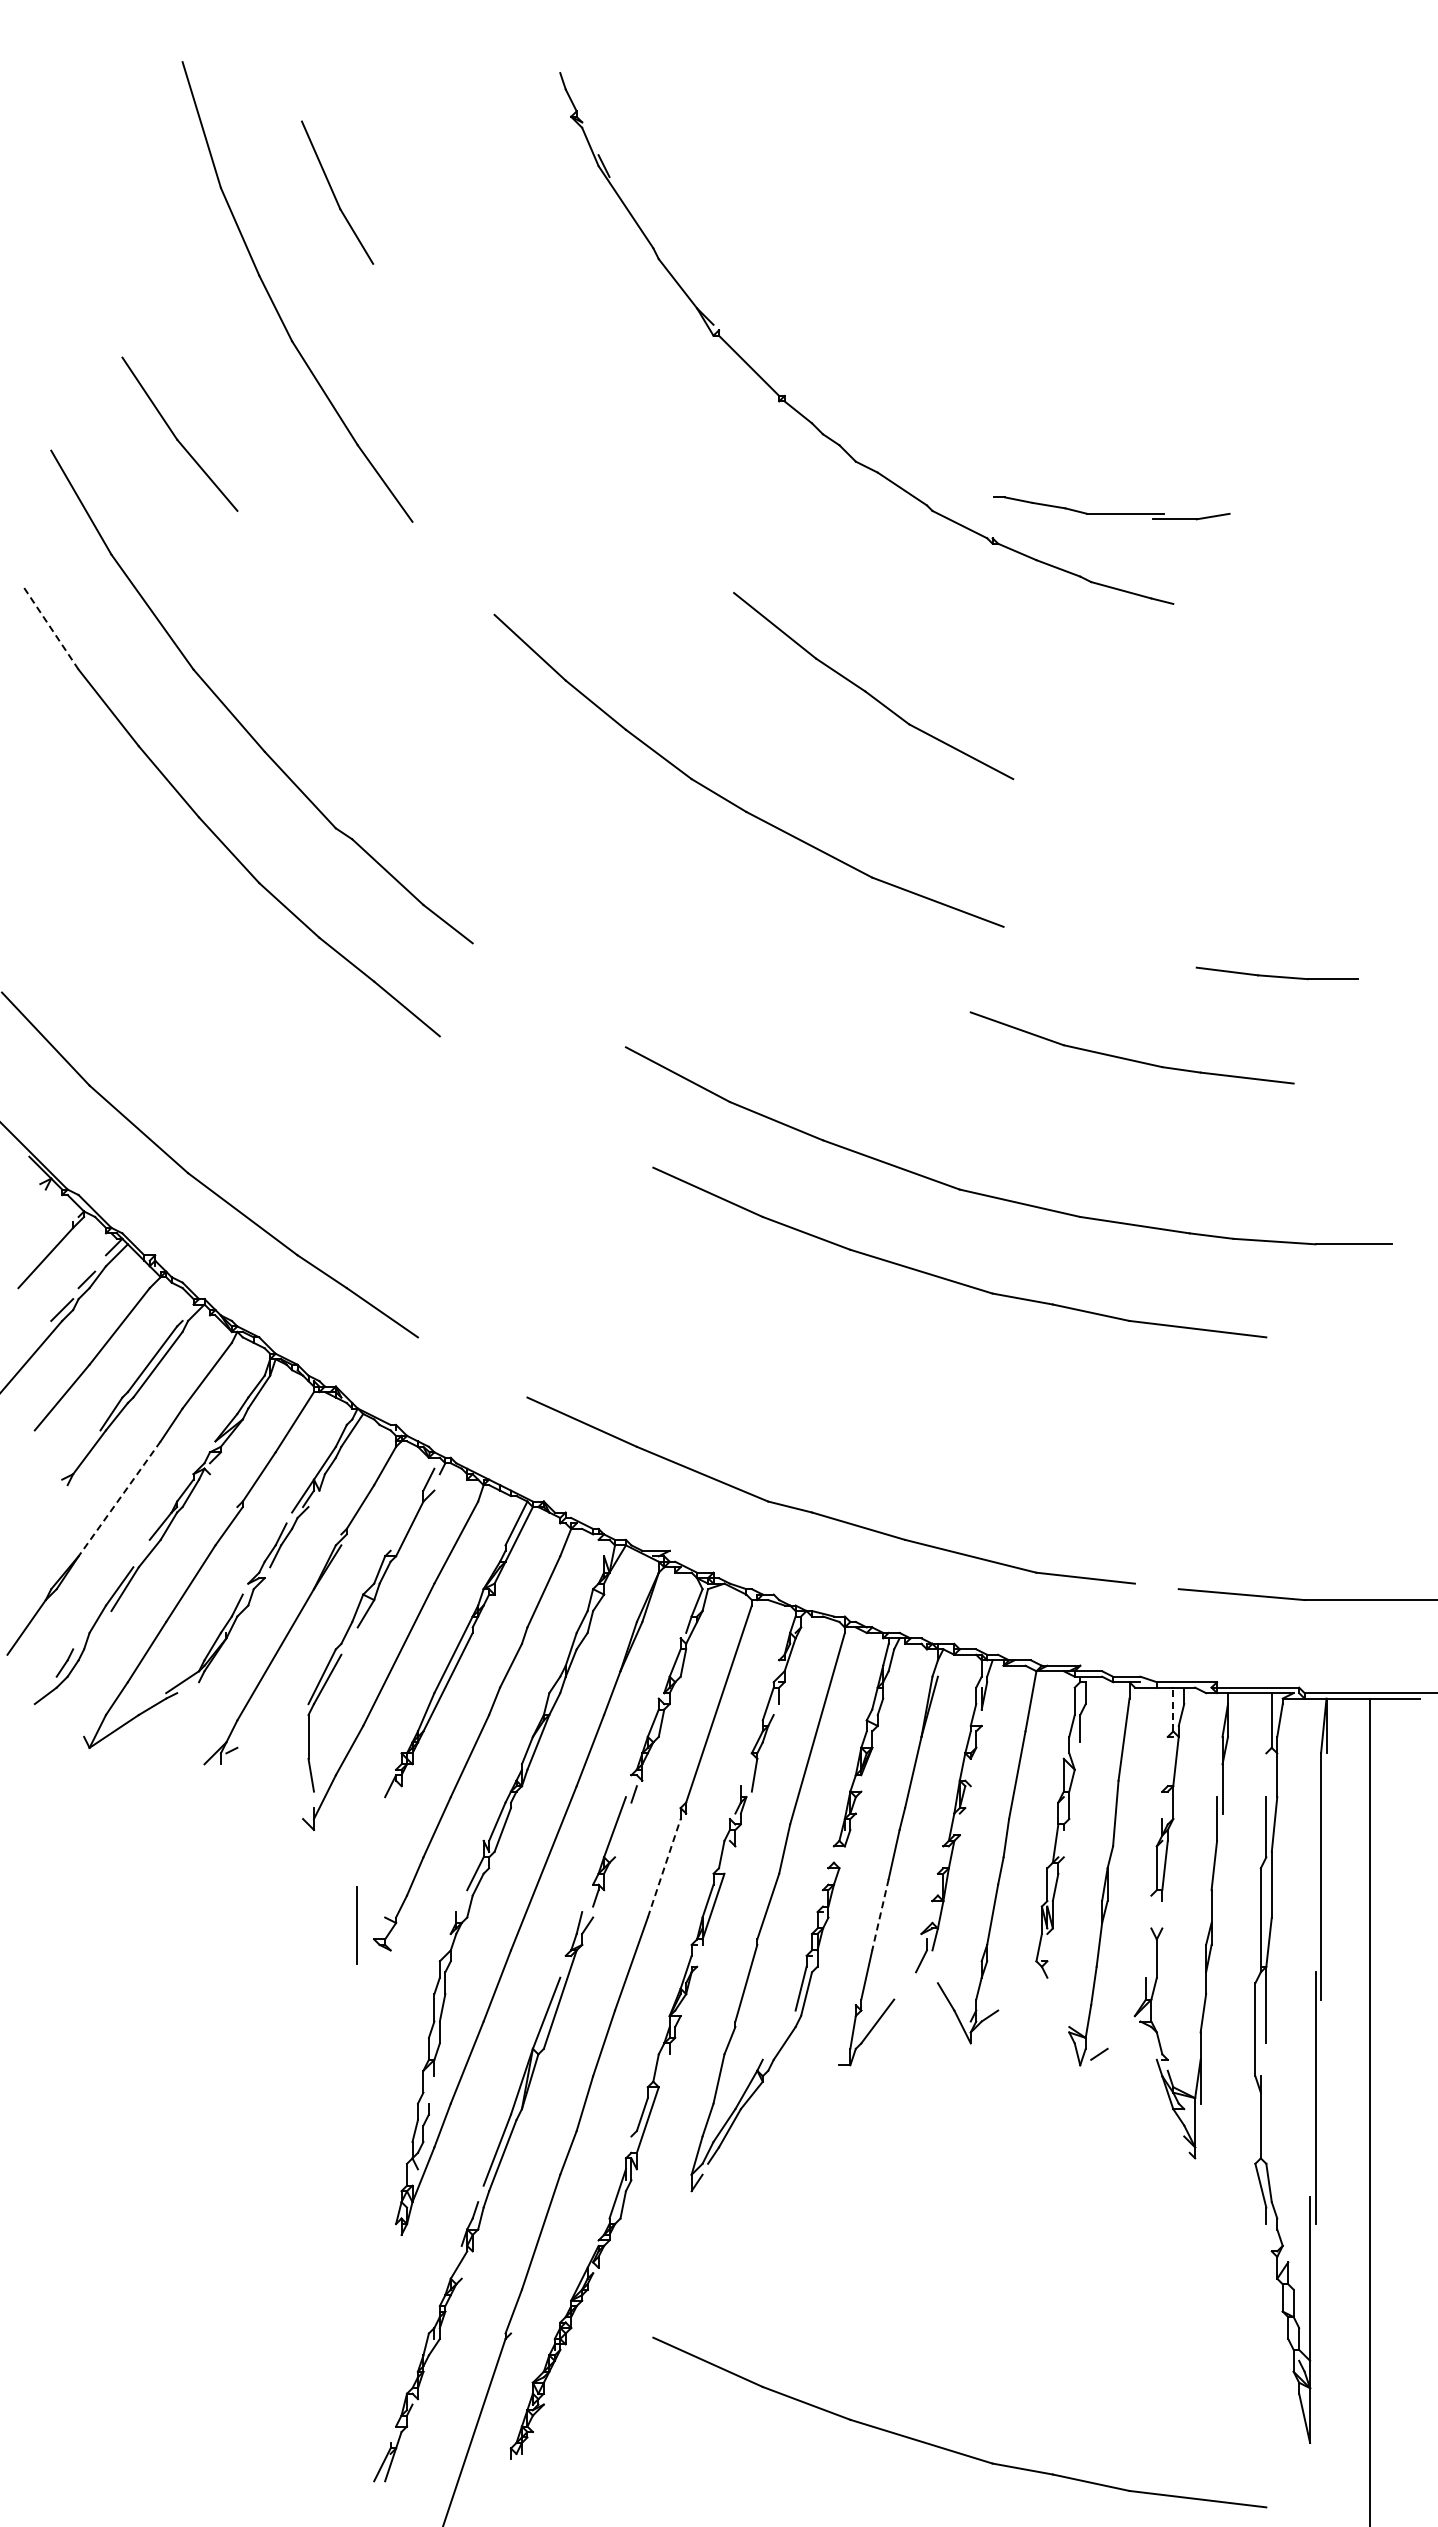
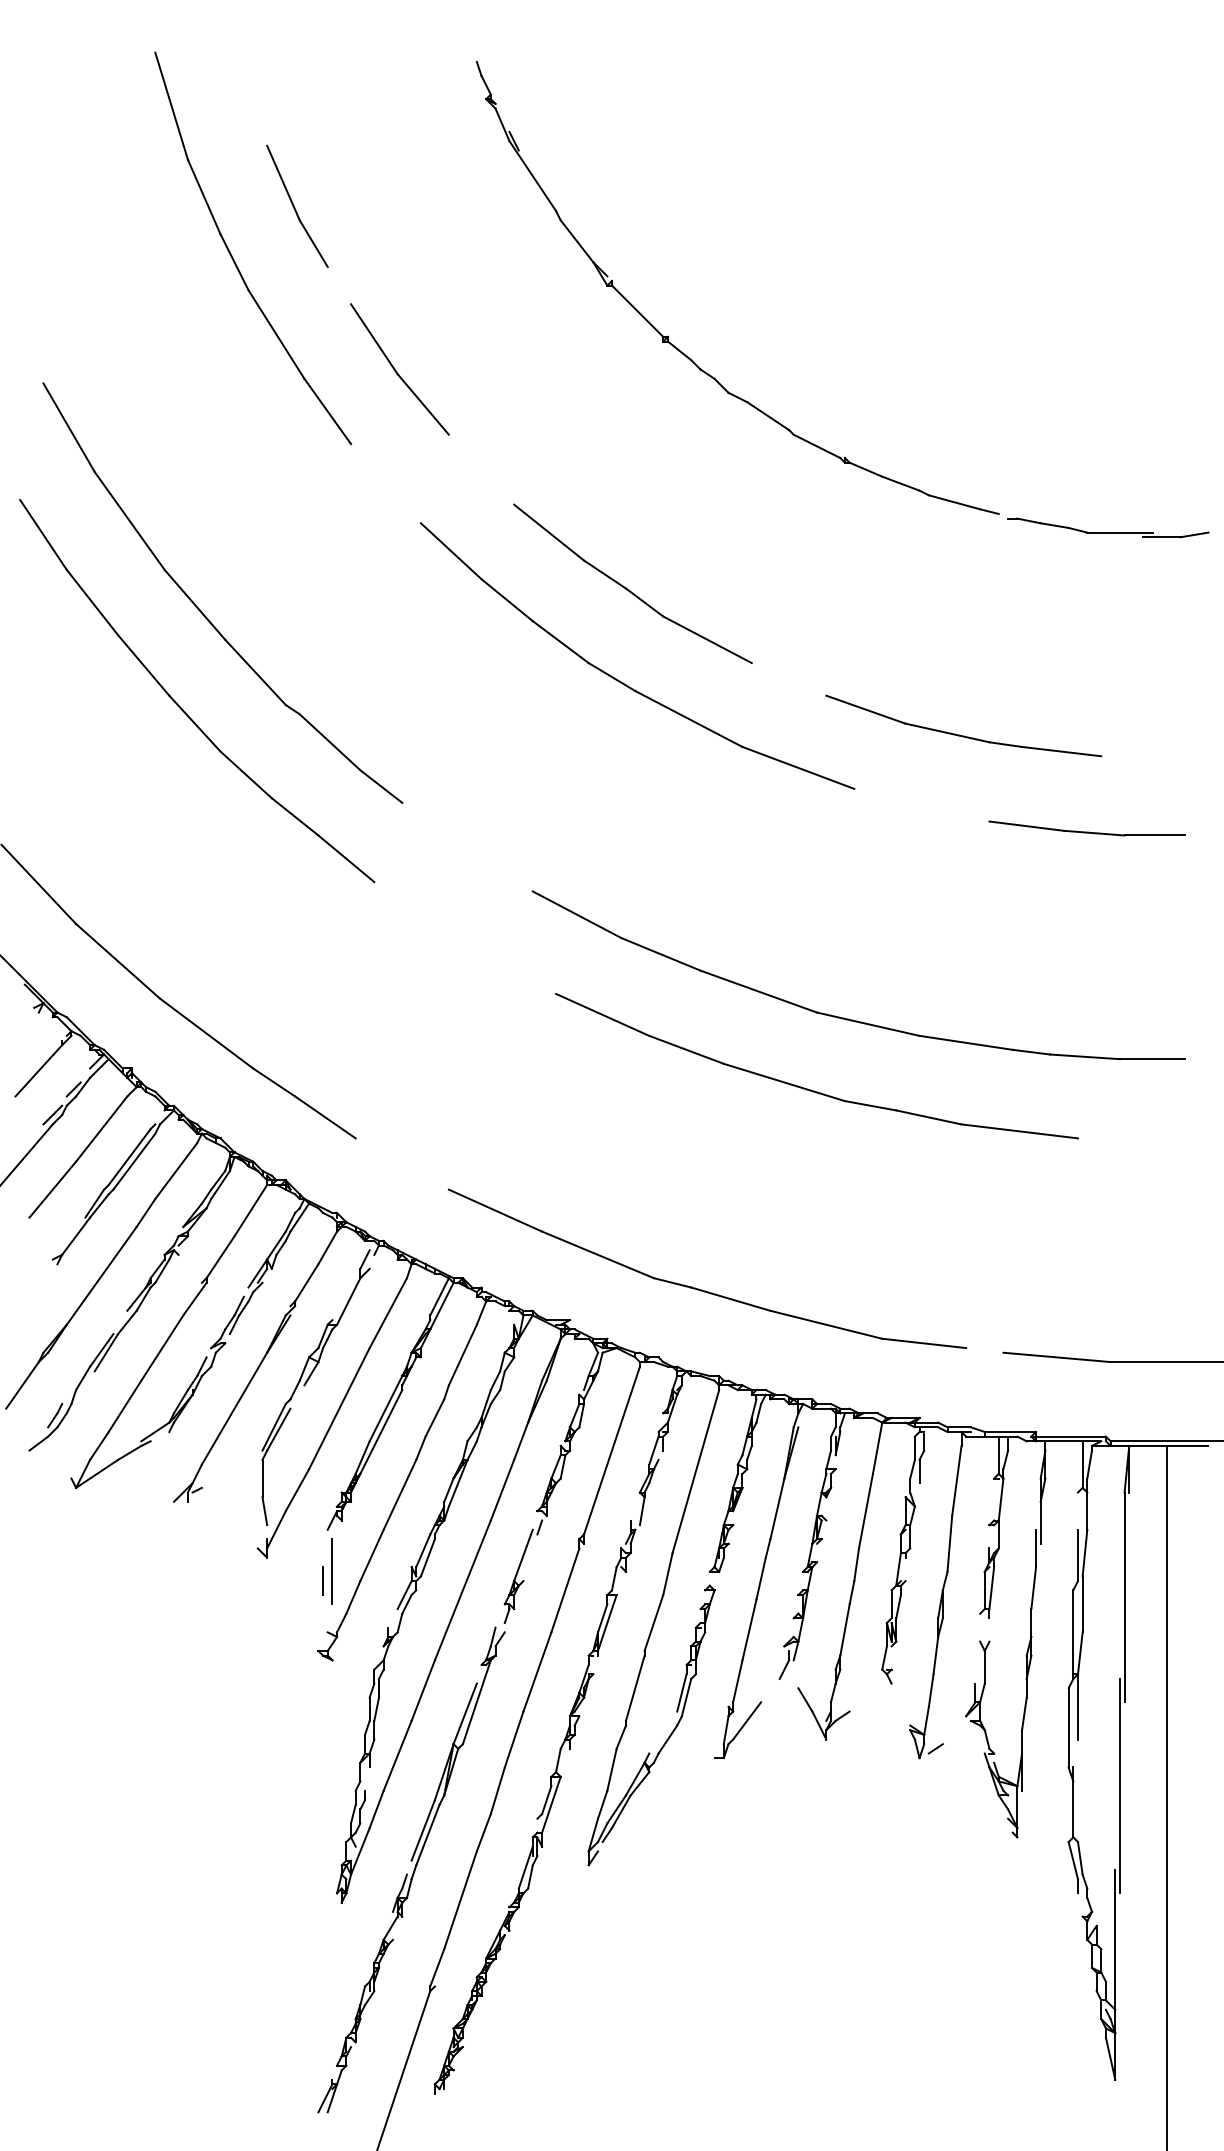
part: (337, 192) -> (297, 206), moved
part: (179, 433) -> (399, 368), moved
part: (1111, 508) -> (1107, 528), moved
line: (50, 628) -> (42, 534), dashed -> solid
part: (867, 691) -> (627, 588), moved
part: (1276, 973) -> (1086, 828), size x1.43
part: (1129, 1058) -> (961, 734), moved
line: (119, 1498) -> (101, 1275), dashed -> solid
line: (1173, 1709) -> (998, 1455), dashed -> solid
line: (379, 1856) -> (322, 1580), added
line: (664, 1868) -> (565, 1590), dashed -> solid
line: (880, 1914) -> (749, 1629), dashed -> solid
line: (356, 1925) -> (332, 1571), moved
part: (954, 2450) -> (812, 2086), removed

